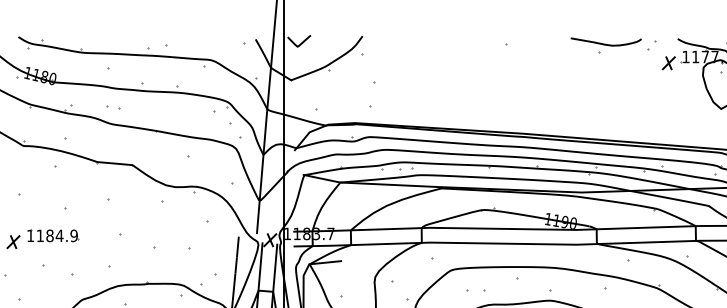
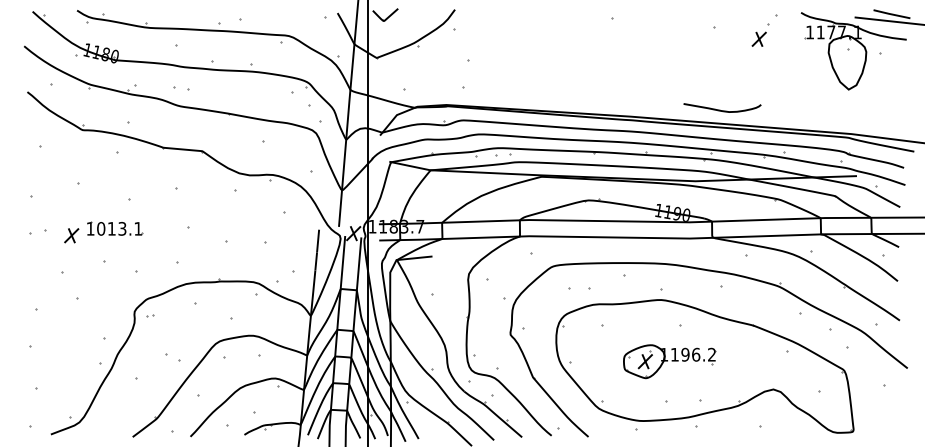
curve: (604, 43) -> (720, 109), moved
part: (668, 62) -> (758, 38), moved
text: (57, 235) -> (119, 228), 1184.9 -> 1013.1

